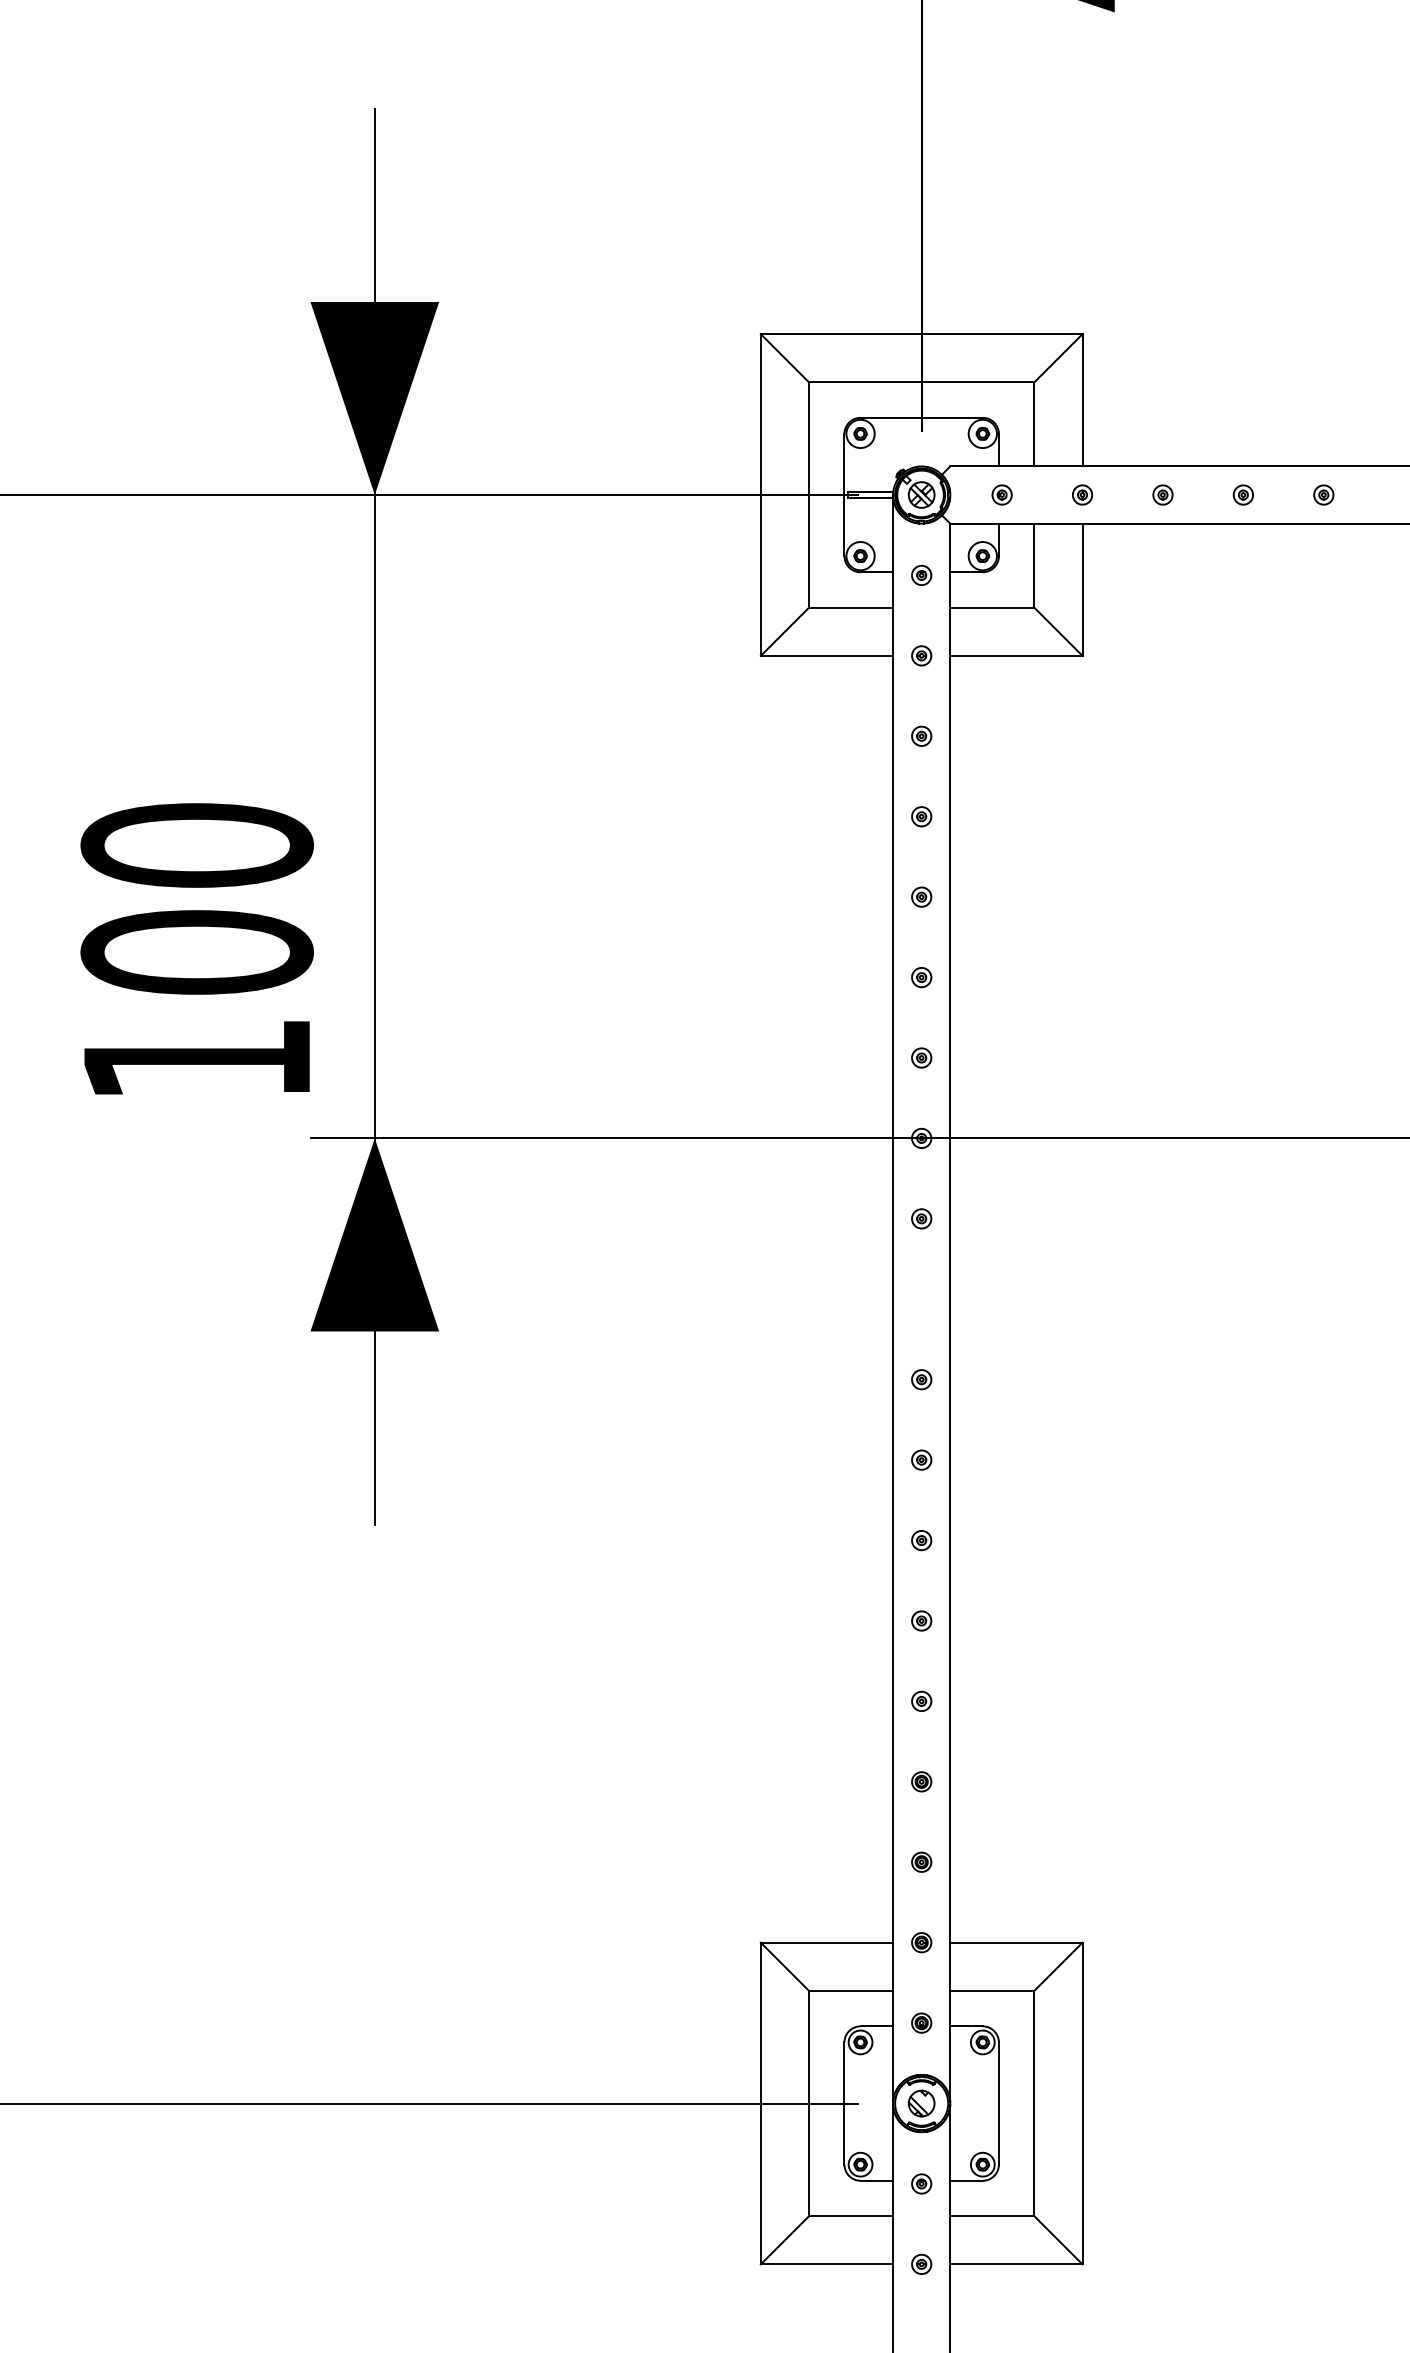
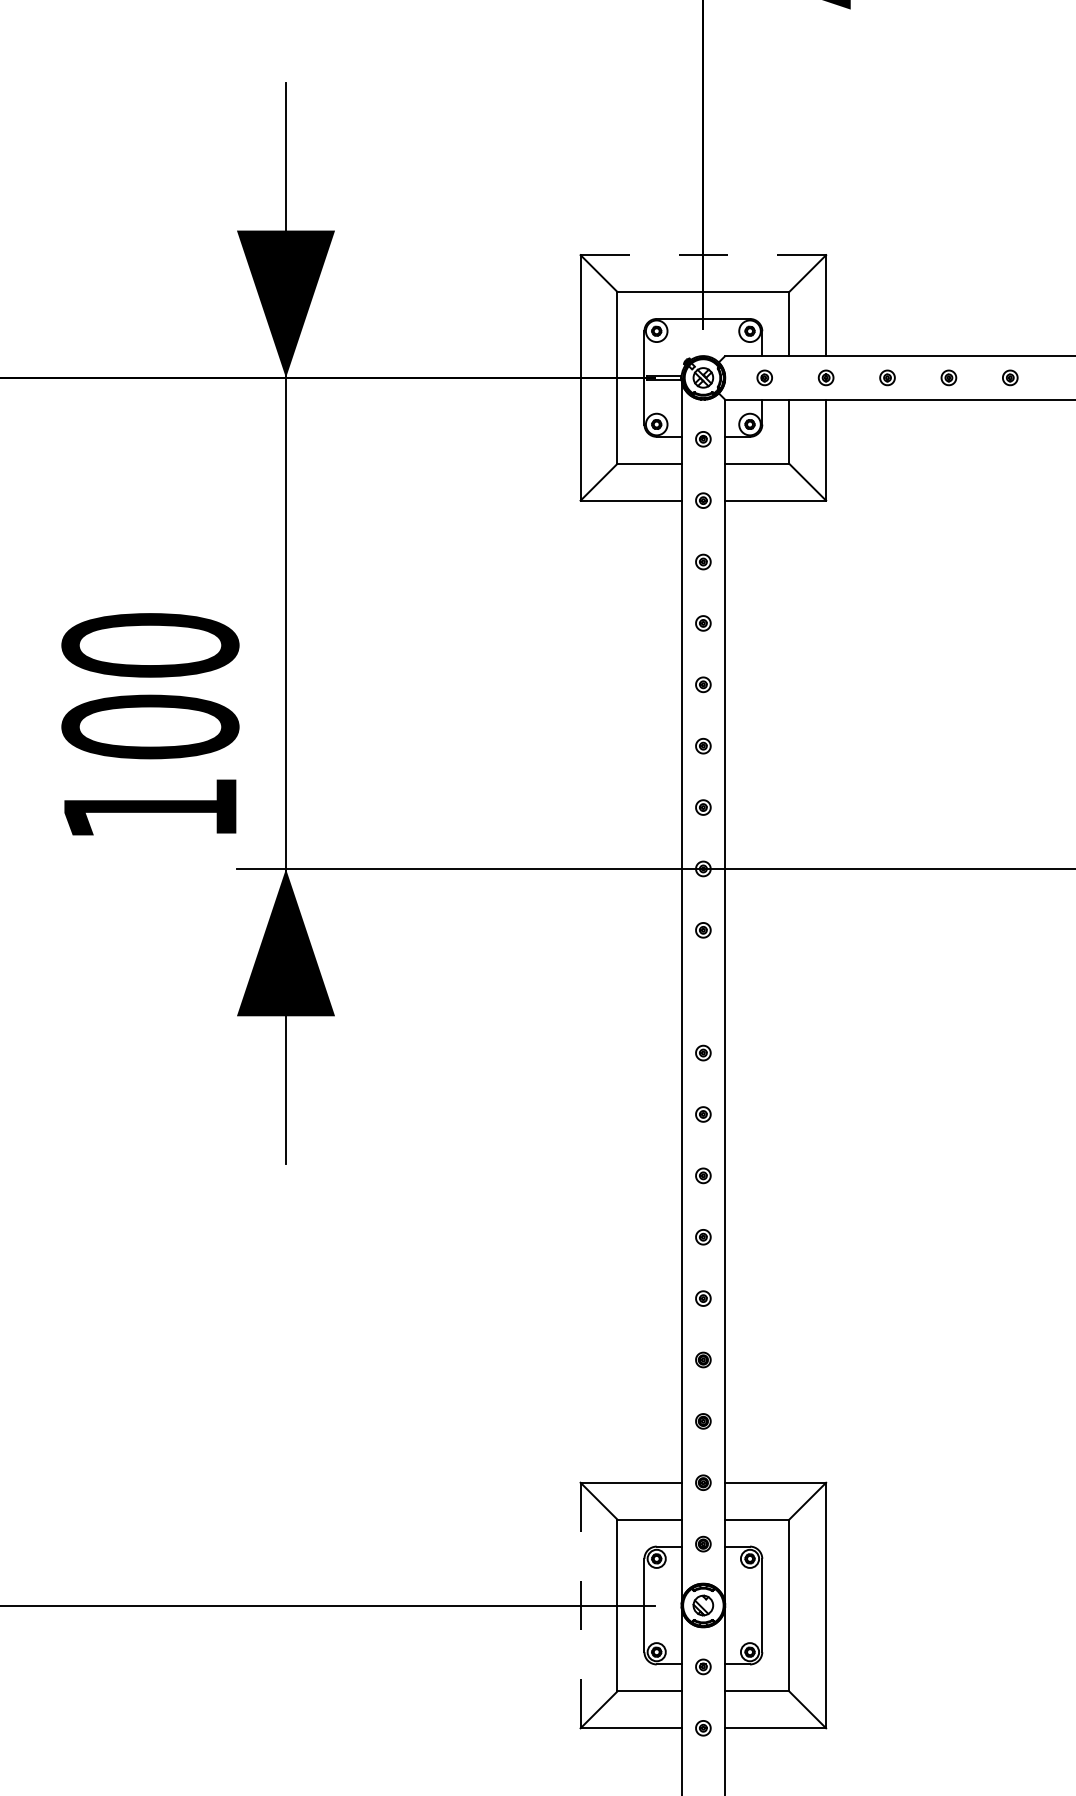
line: (921, 334) -> (703, 255), solid -> dashed
line: (760, 2103) -> (580, 1605), solid -> dashed

